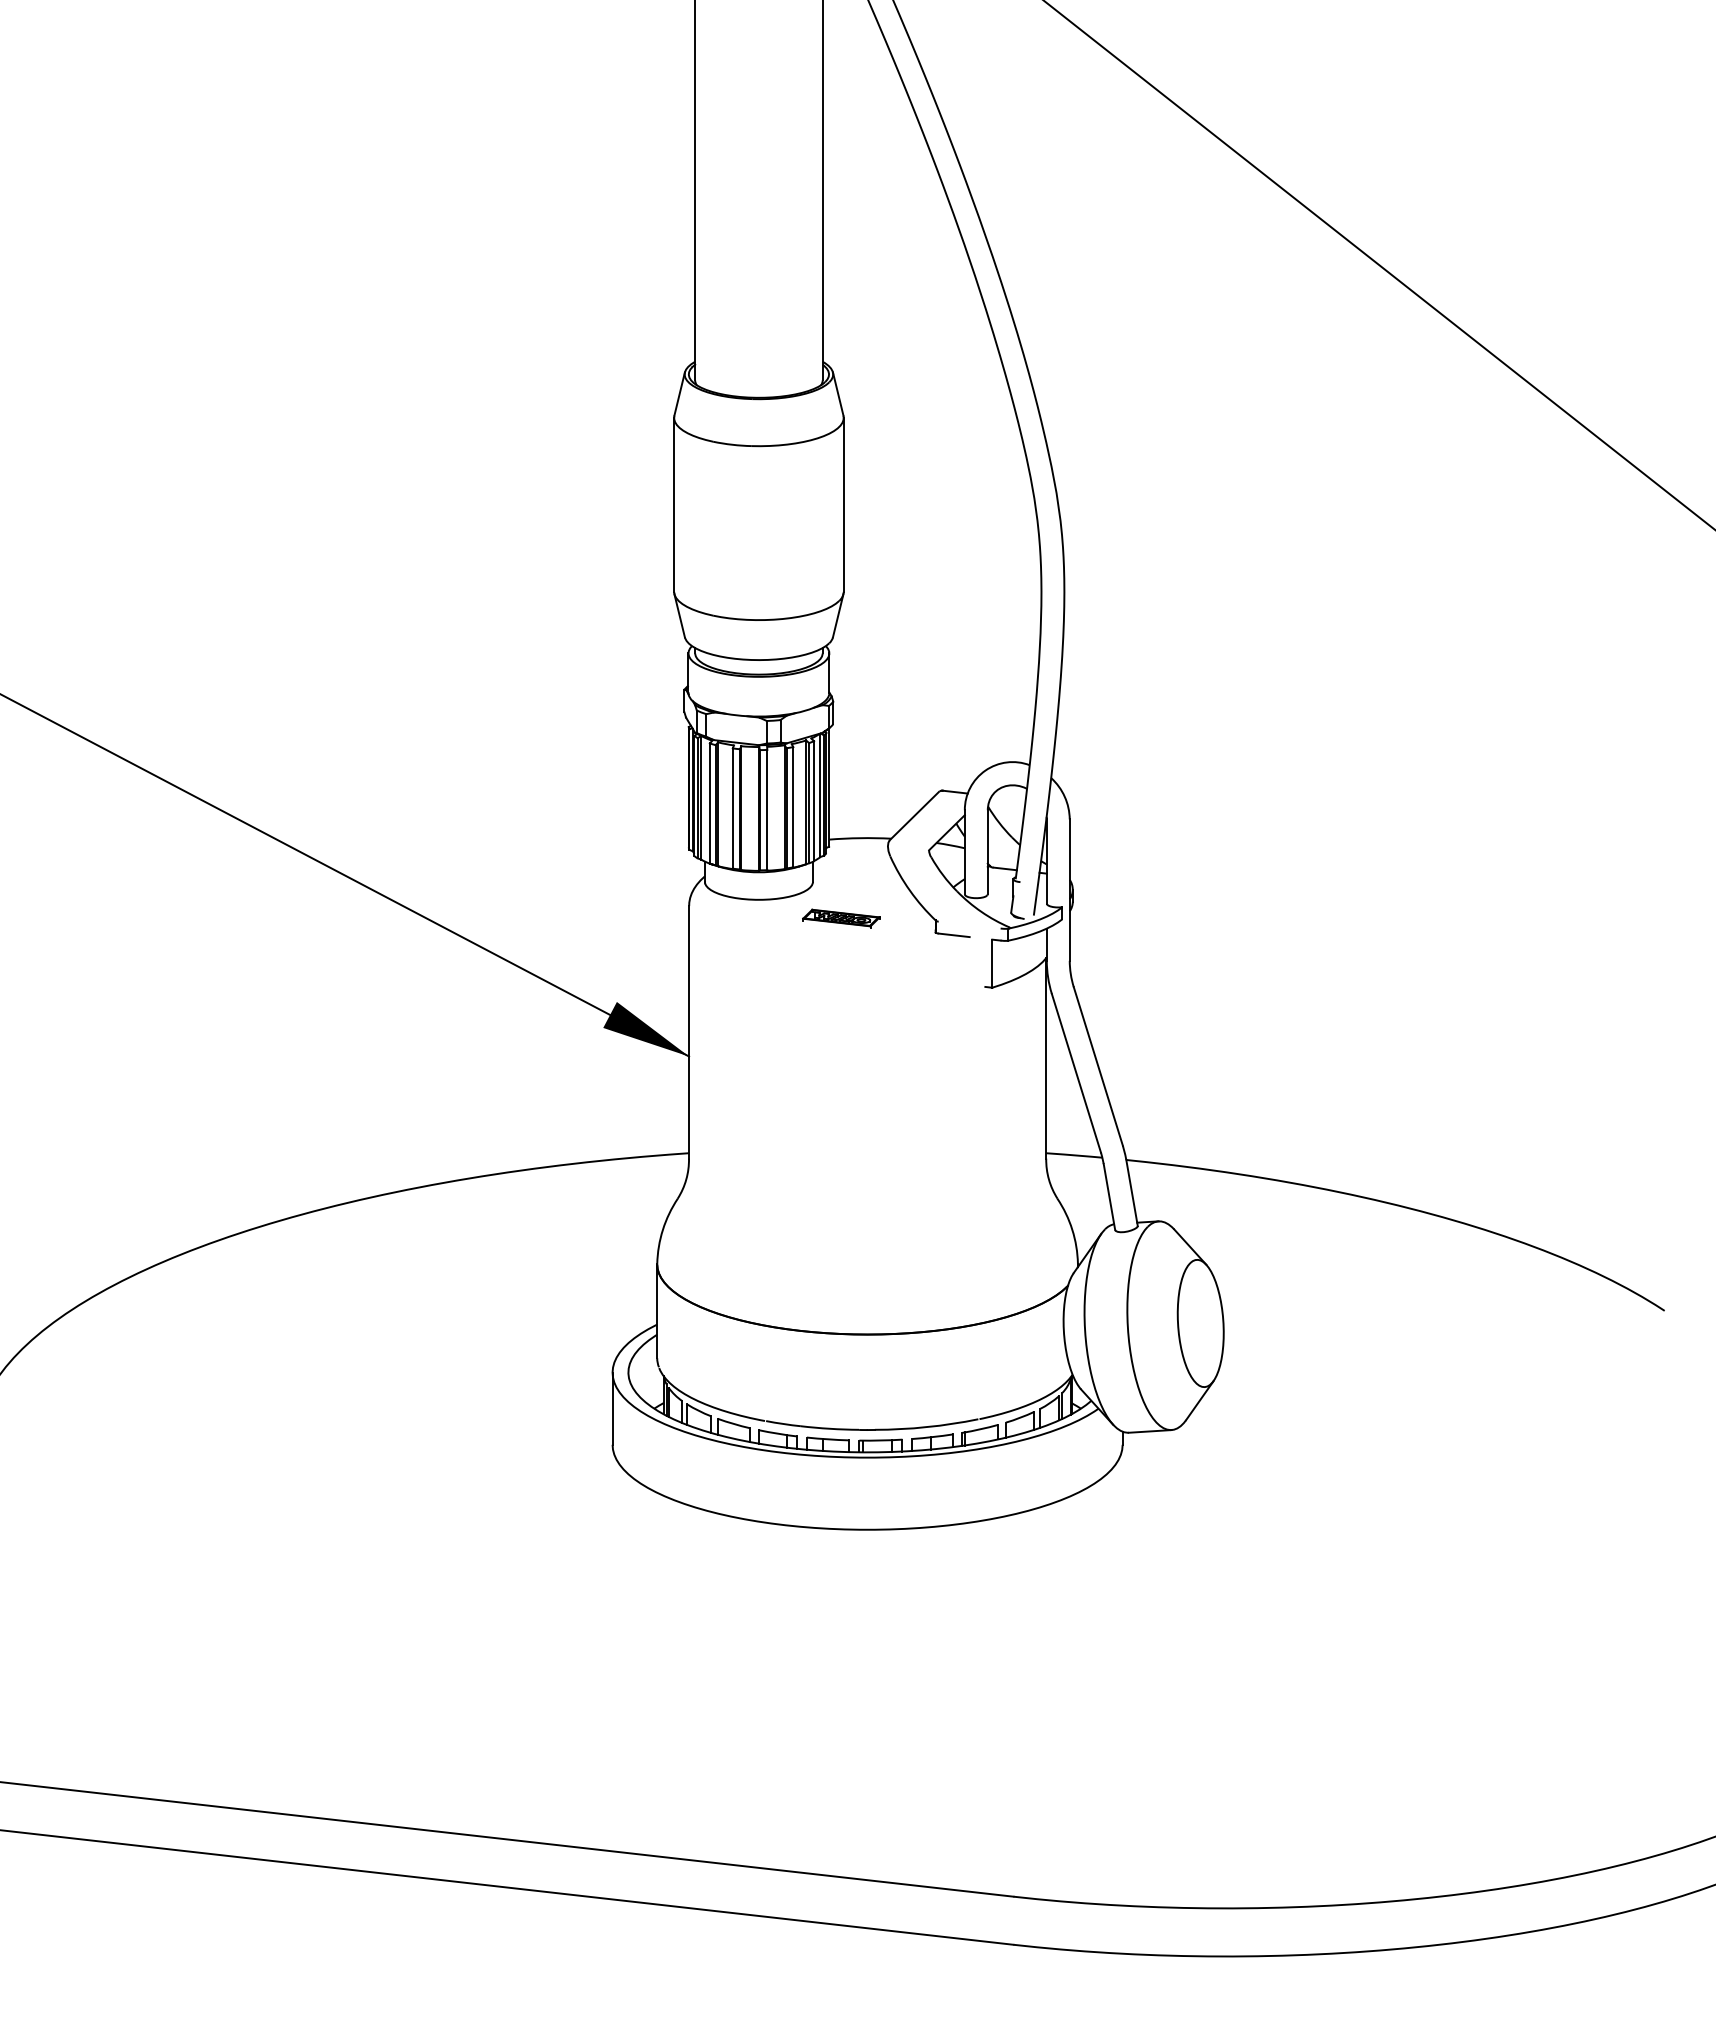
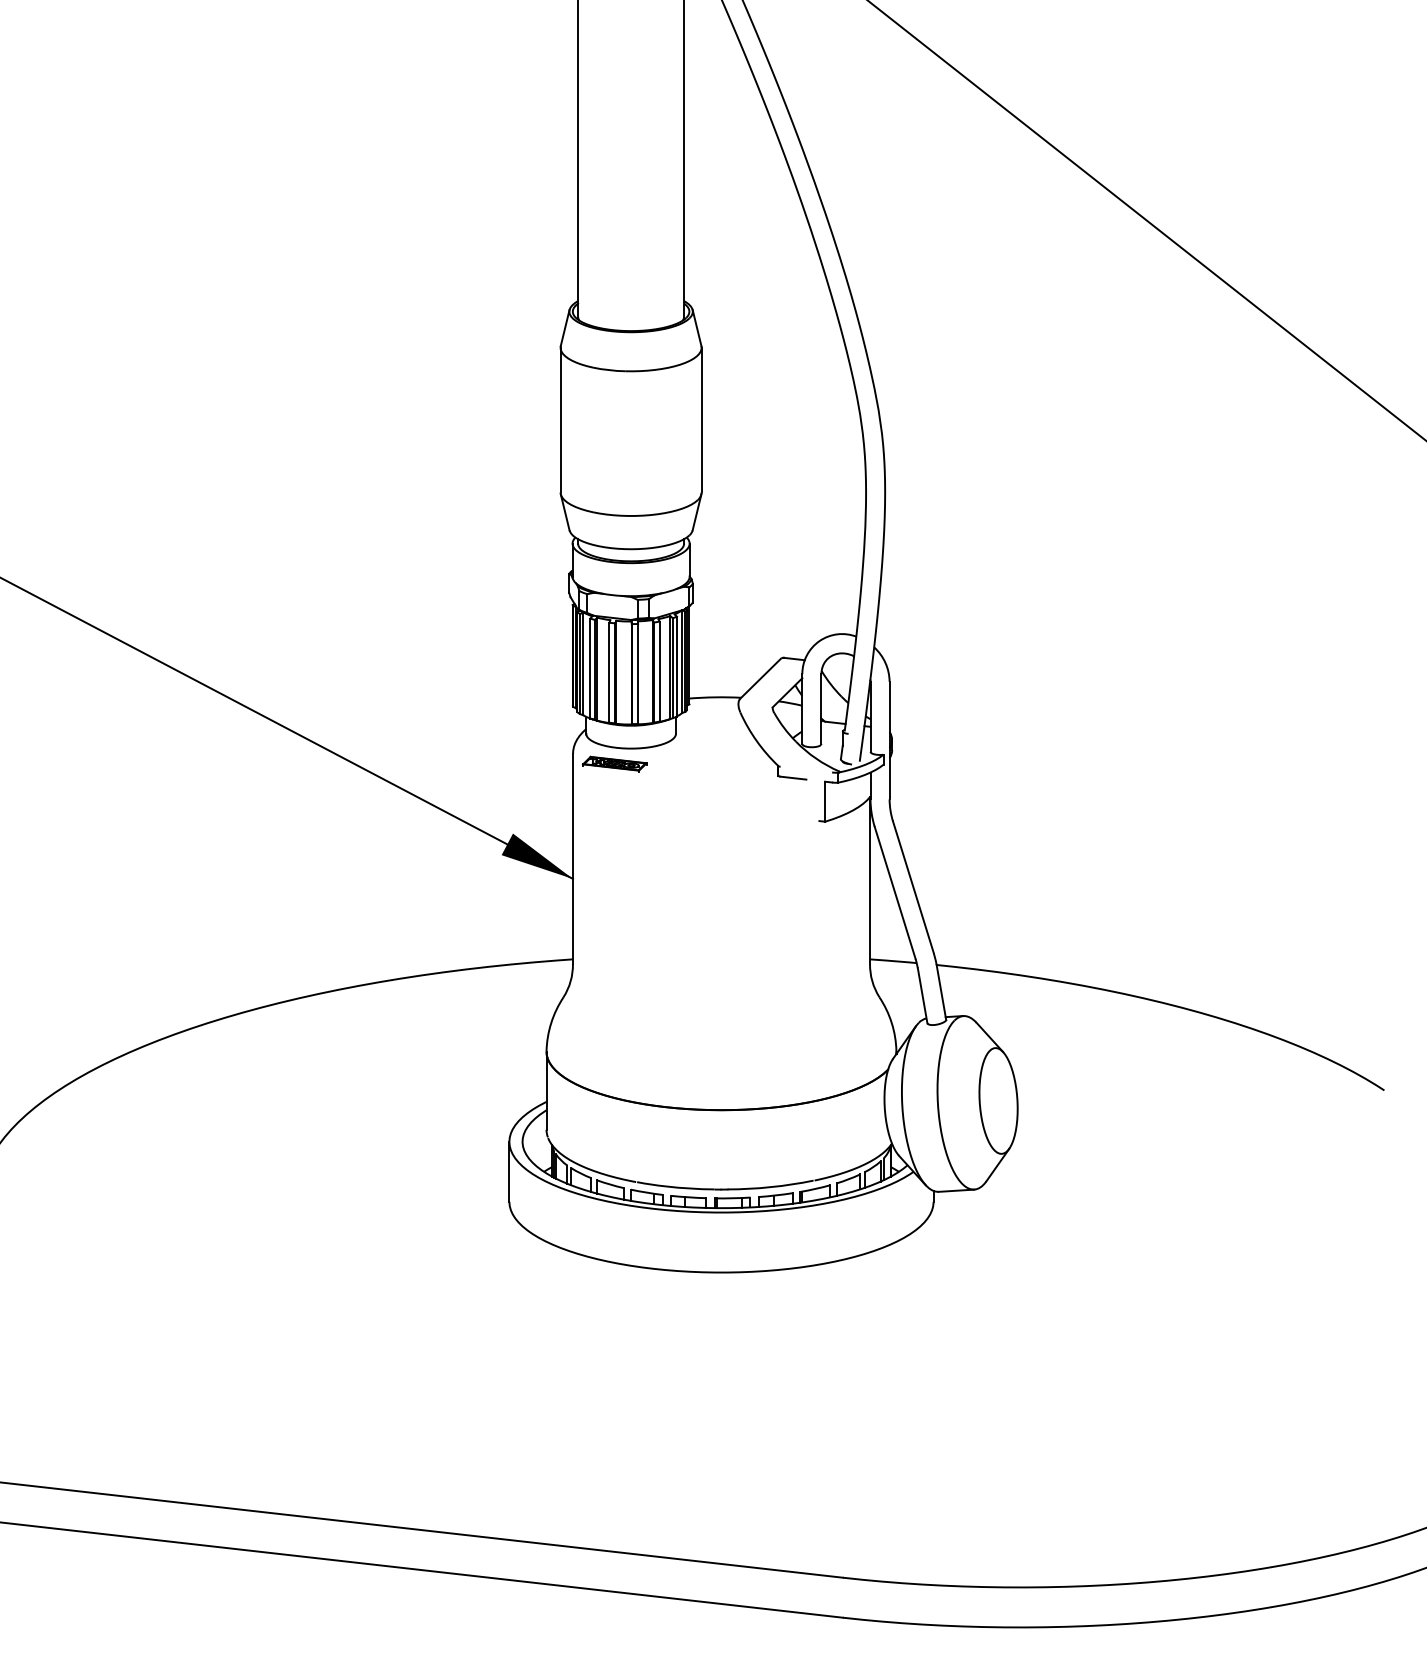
part: (841, 918) -> (614, 764), moved

